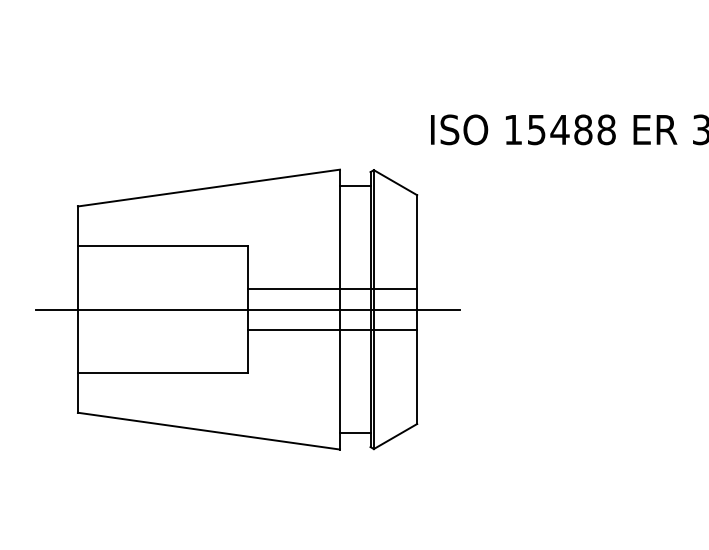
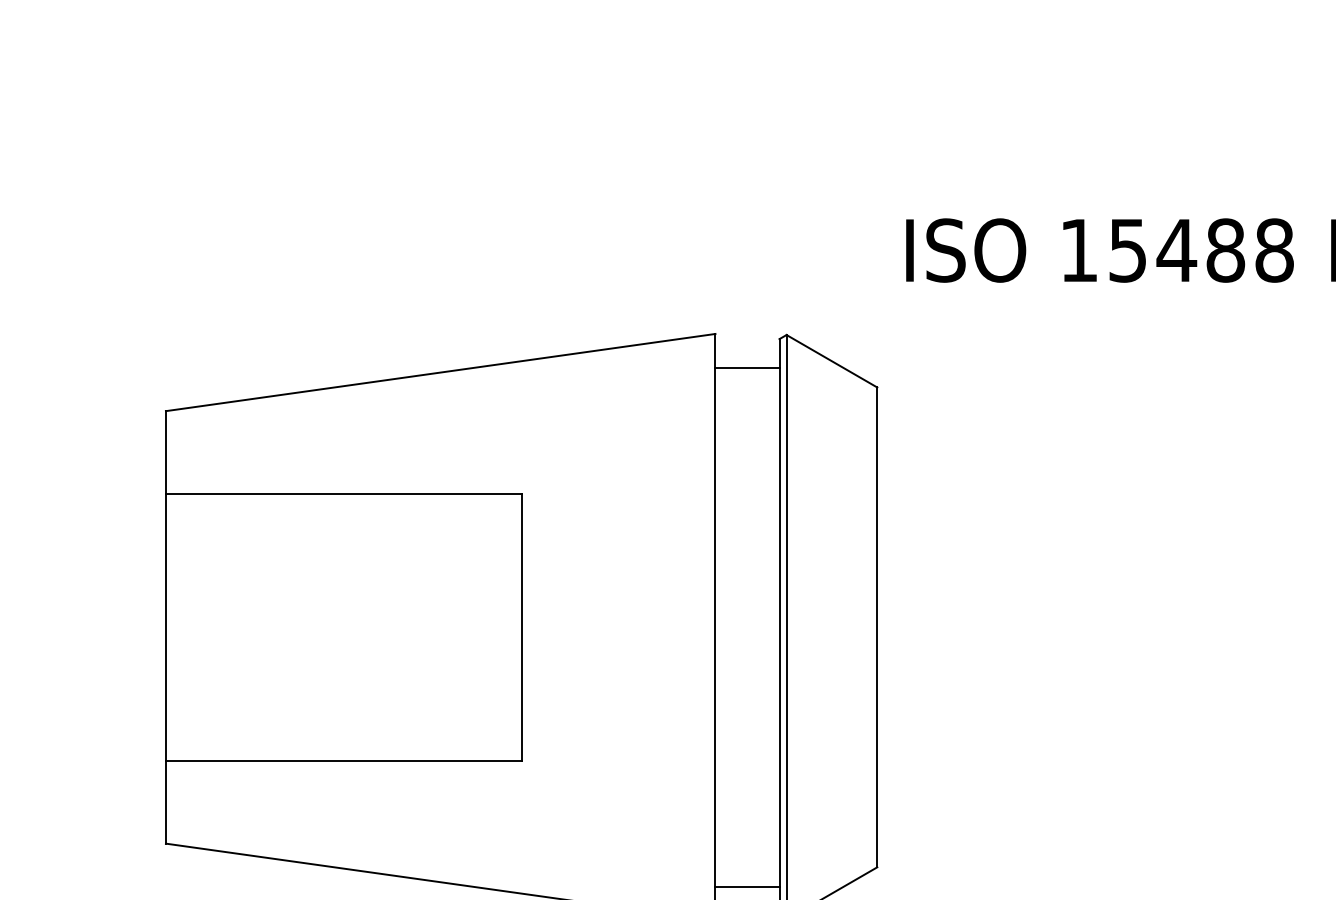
line: (332, 289) -> (699, 585), removed
line: (247, 309) -> (521, 627), removed
line: (332, 329) -> (699, 669), removed

